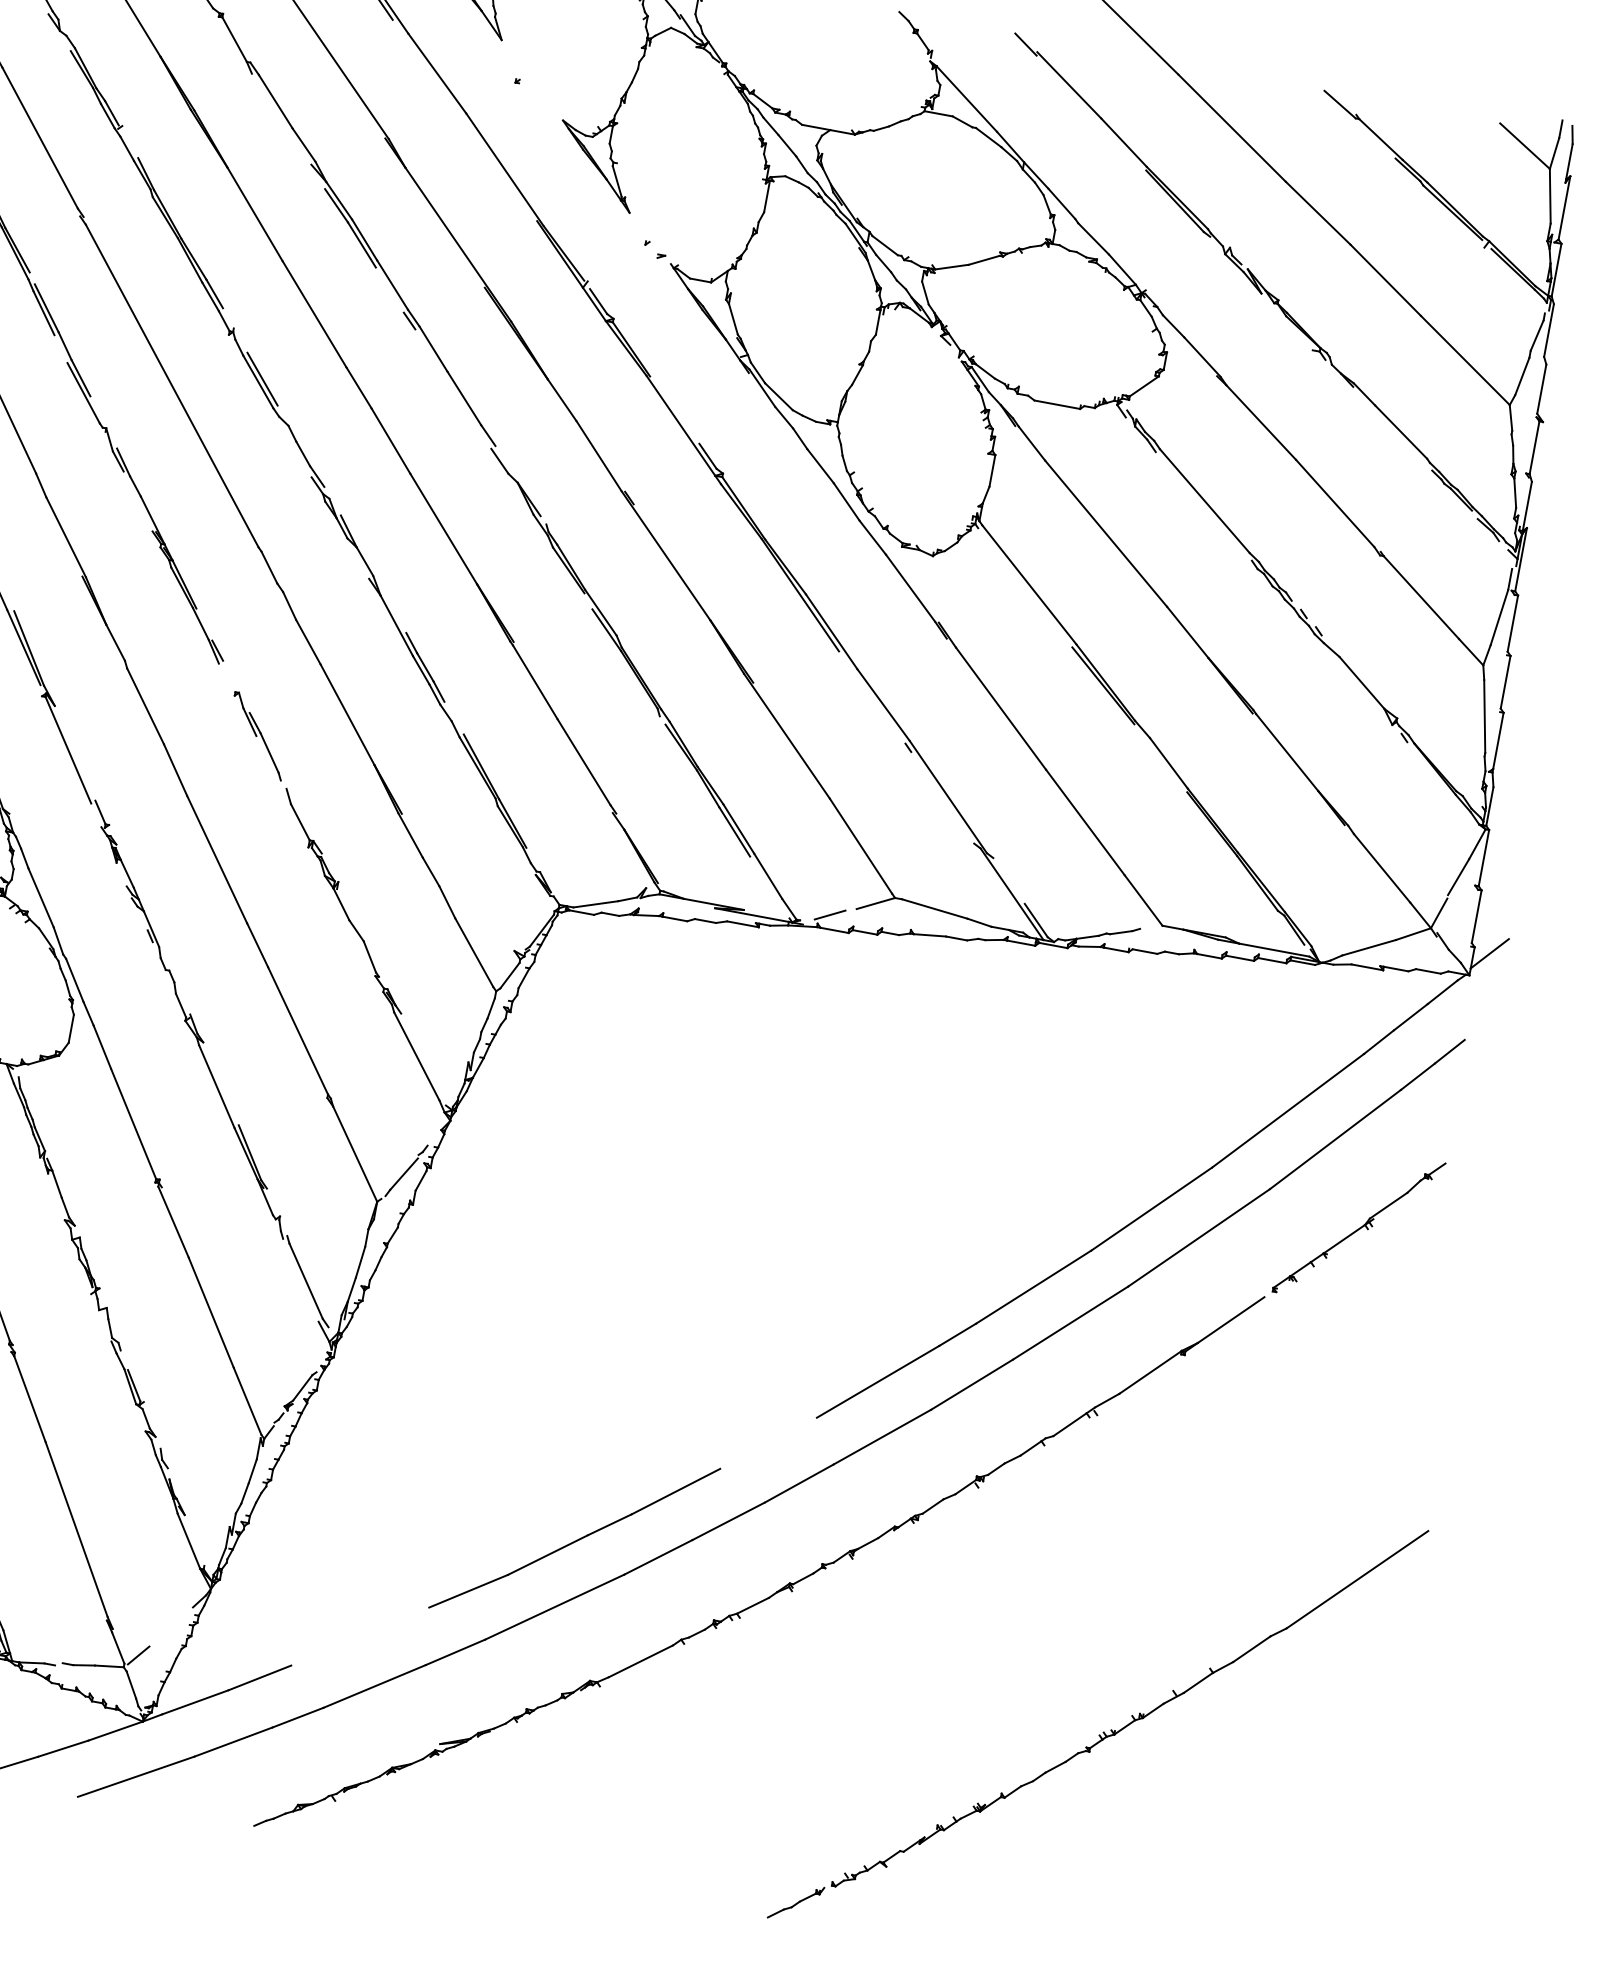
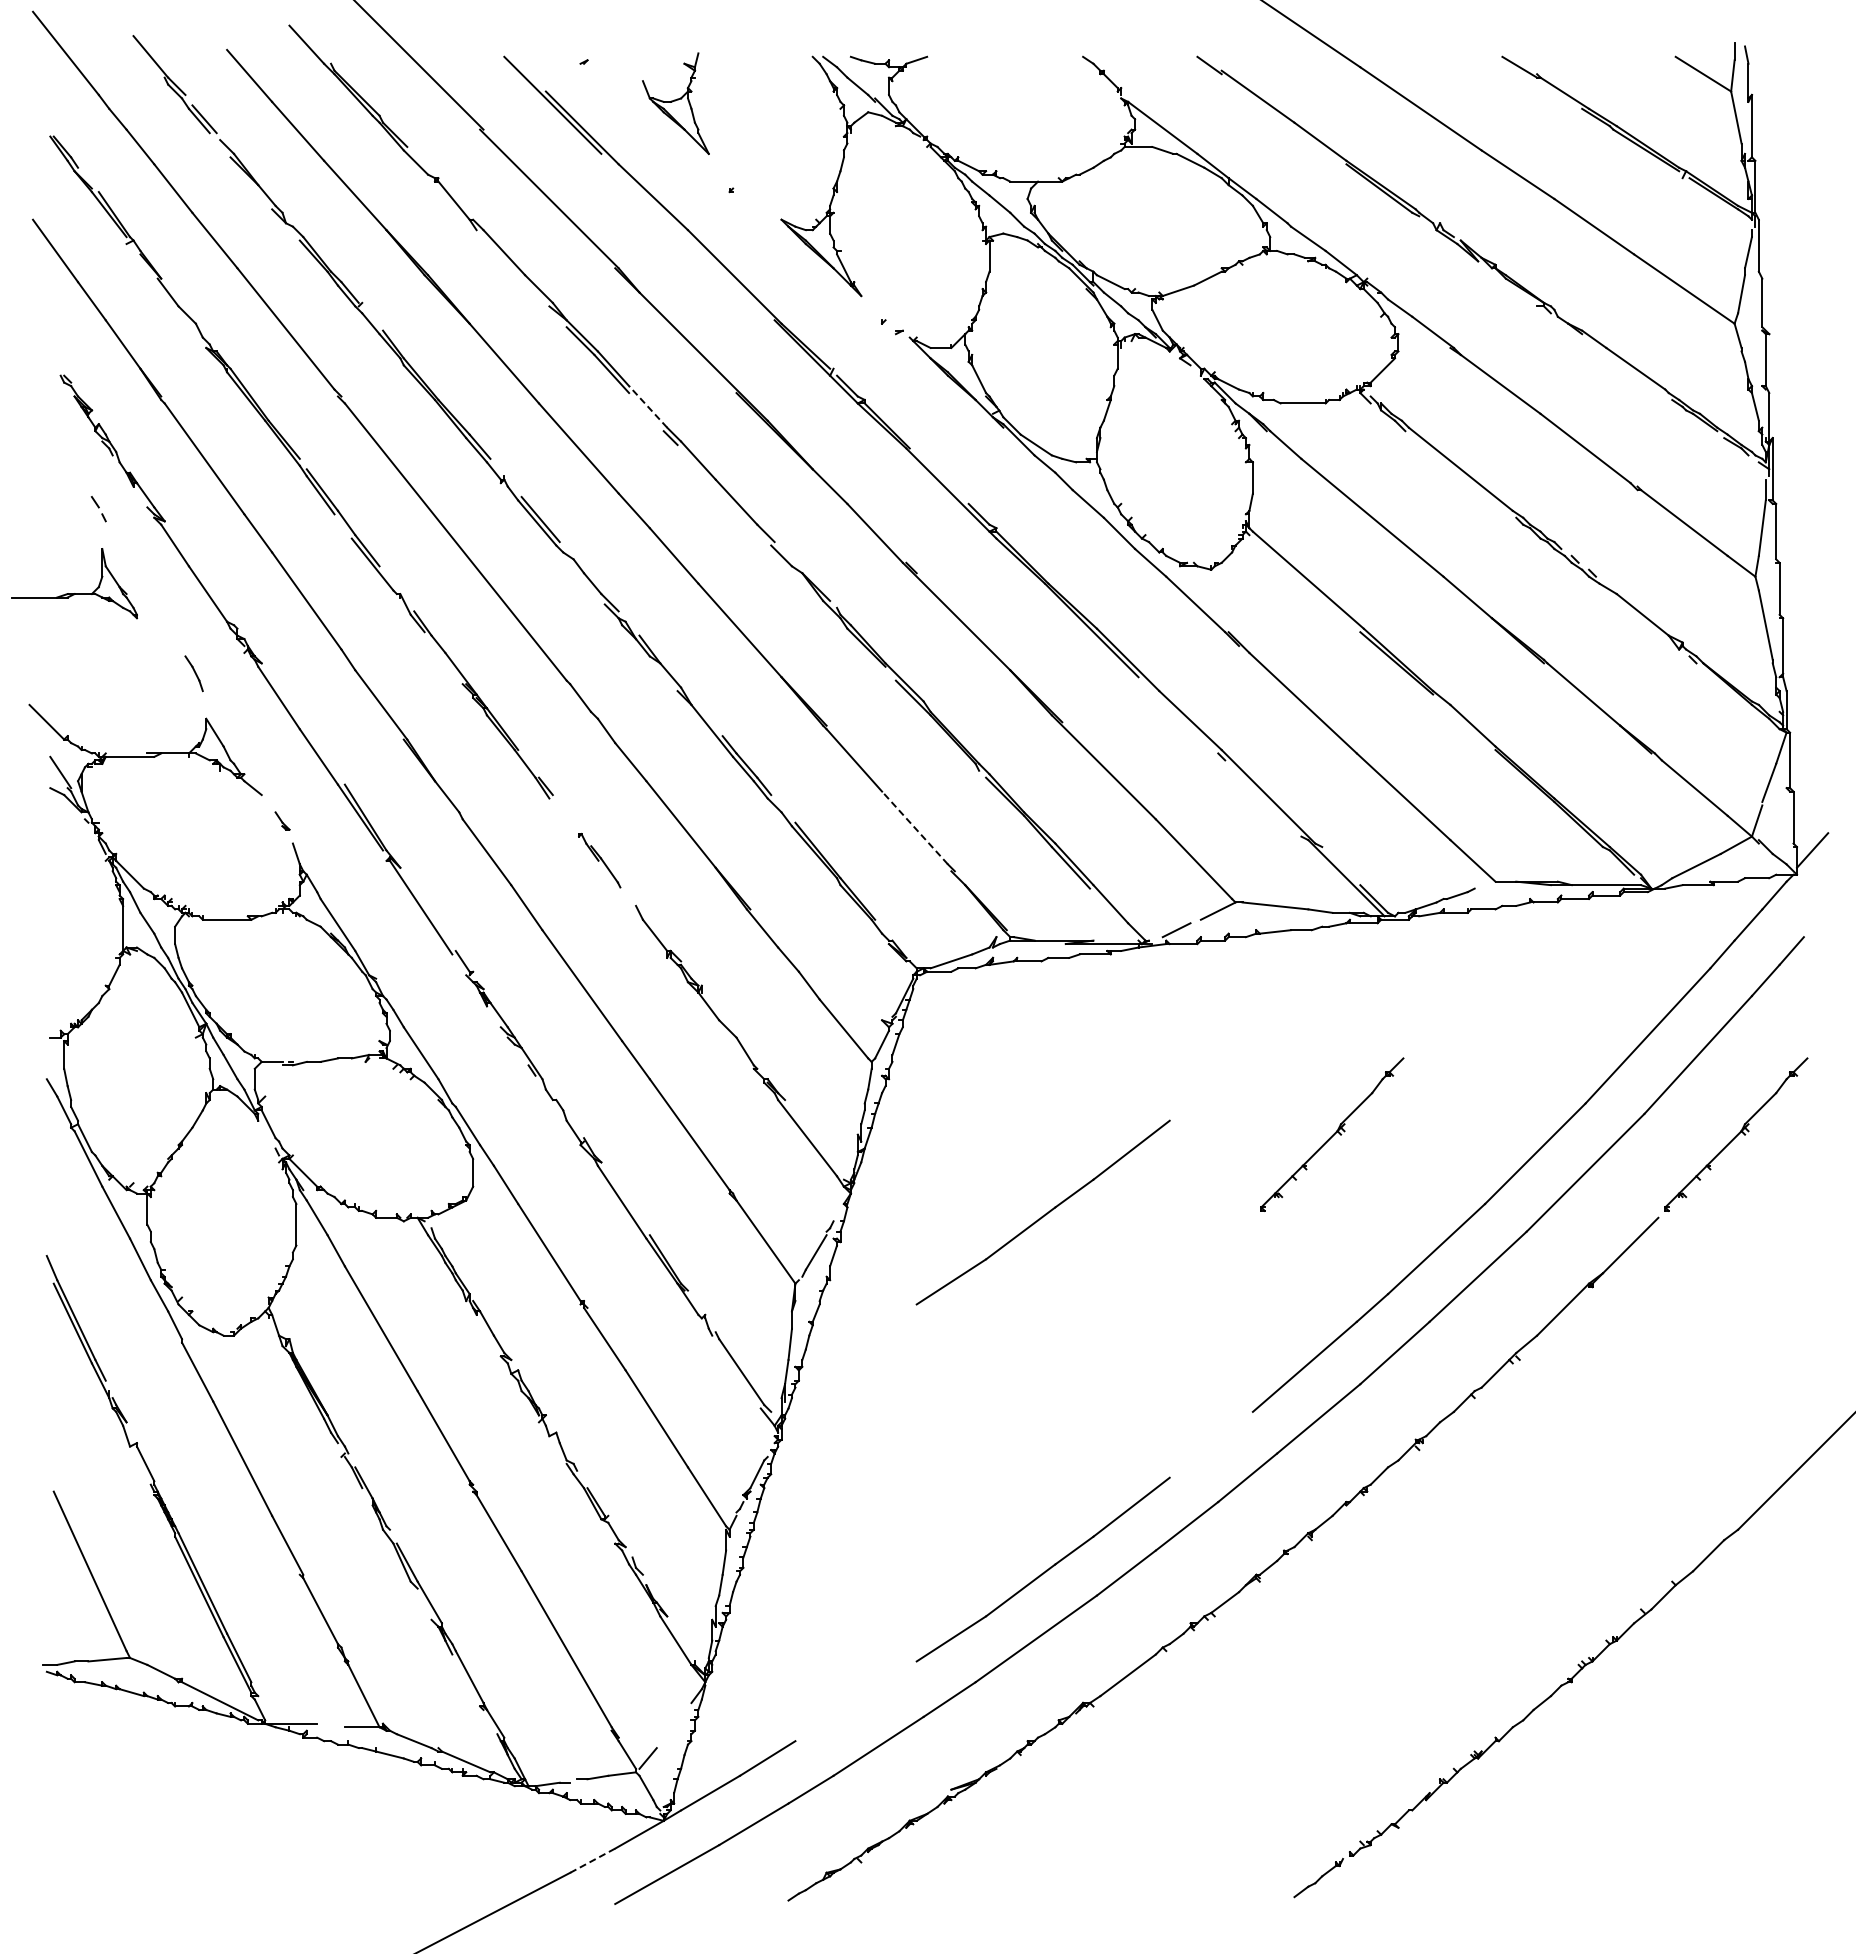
line: (392, 284) -> (647, 406), solid -> dashed
part: (258, 735) -> (599, 860), size x0.7
line: (583, 761) -> (914, 827), solid -> dashed
part: (949, 1151) -> (1332, 1134), added
part: (641, 1176) -> (1042, 1212), added
line: (63, 1748) -> (592, 1860), solid -> dashed

